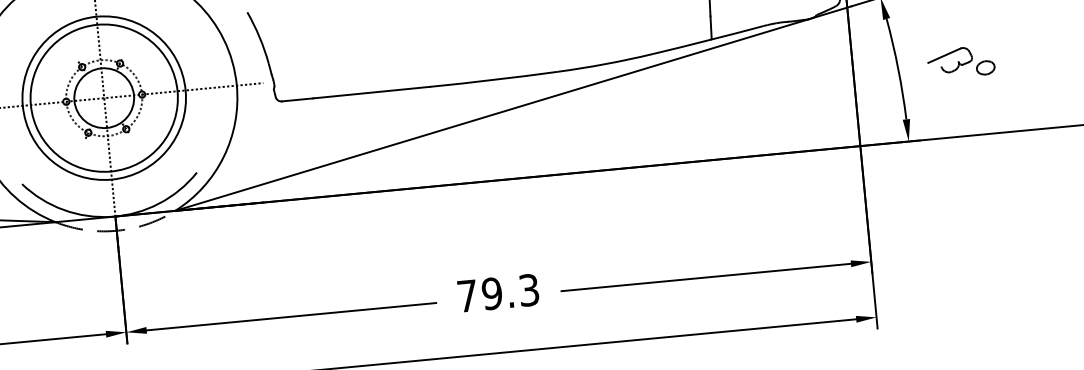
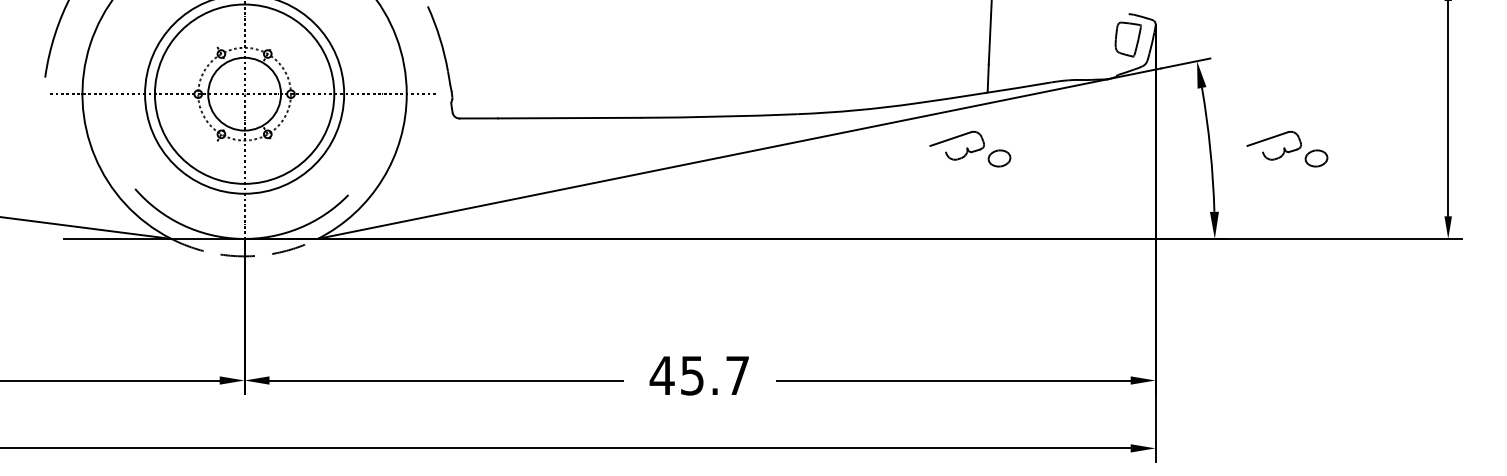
part: (702, 87) -> (970, 149), added
text: (497, 293) -> (698, 375), 79.3 -> 45.7

